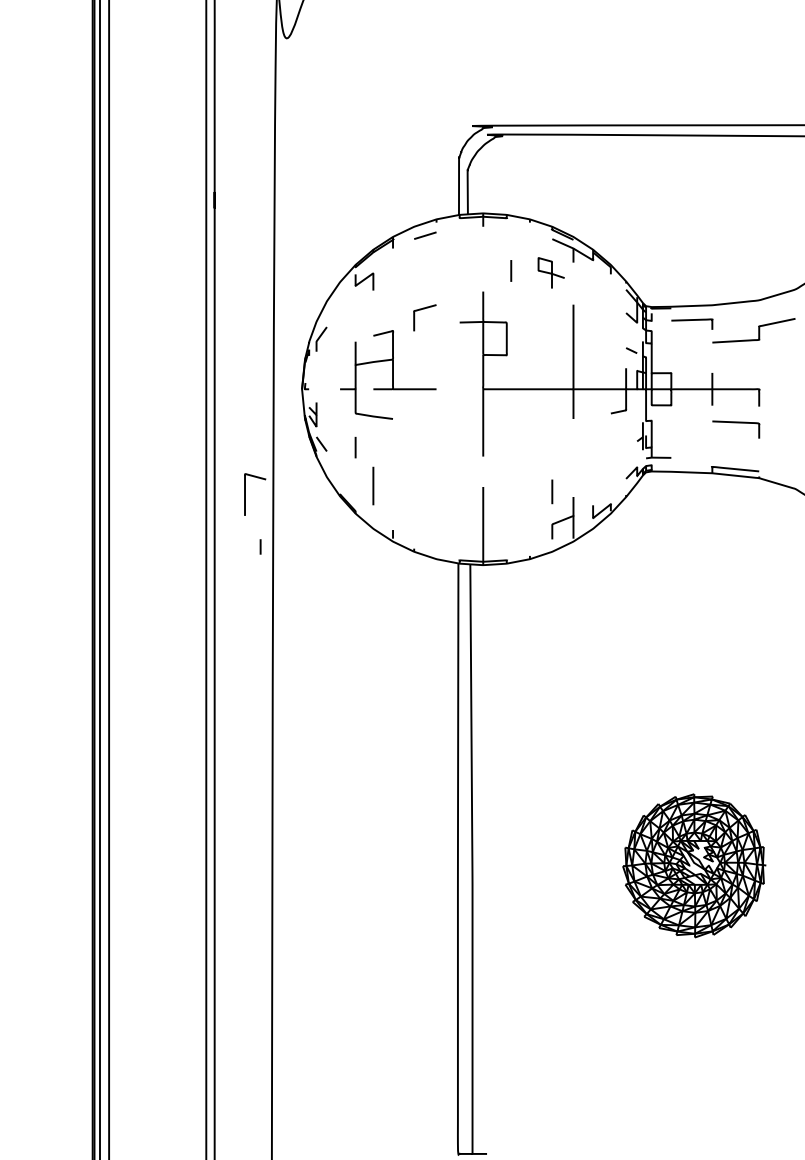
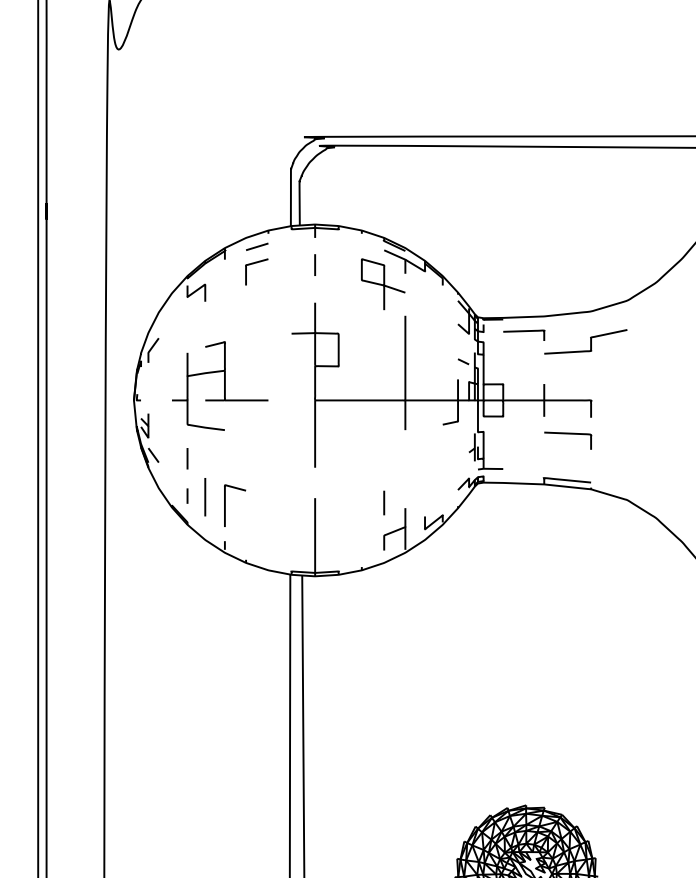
line: (511, 270) -> (315, 264), moved
part: (551, 272) -> (383, 283), size x1.67
curve: (421, 310) -> (253, 264), moved
curve: (245, 494) -> (225, 505), moved
line: (260, 546) -> (187, 495), moved

